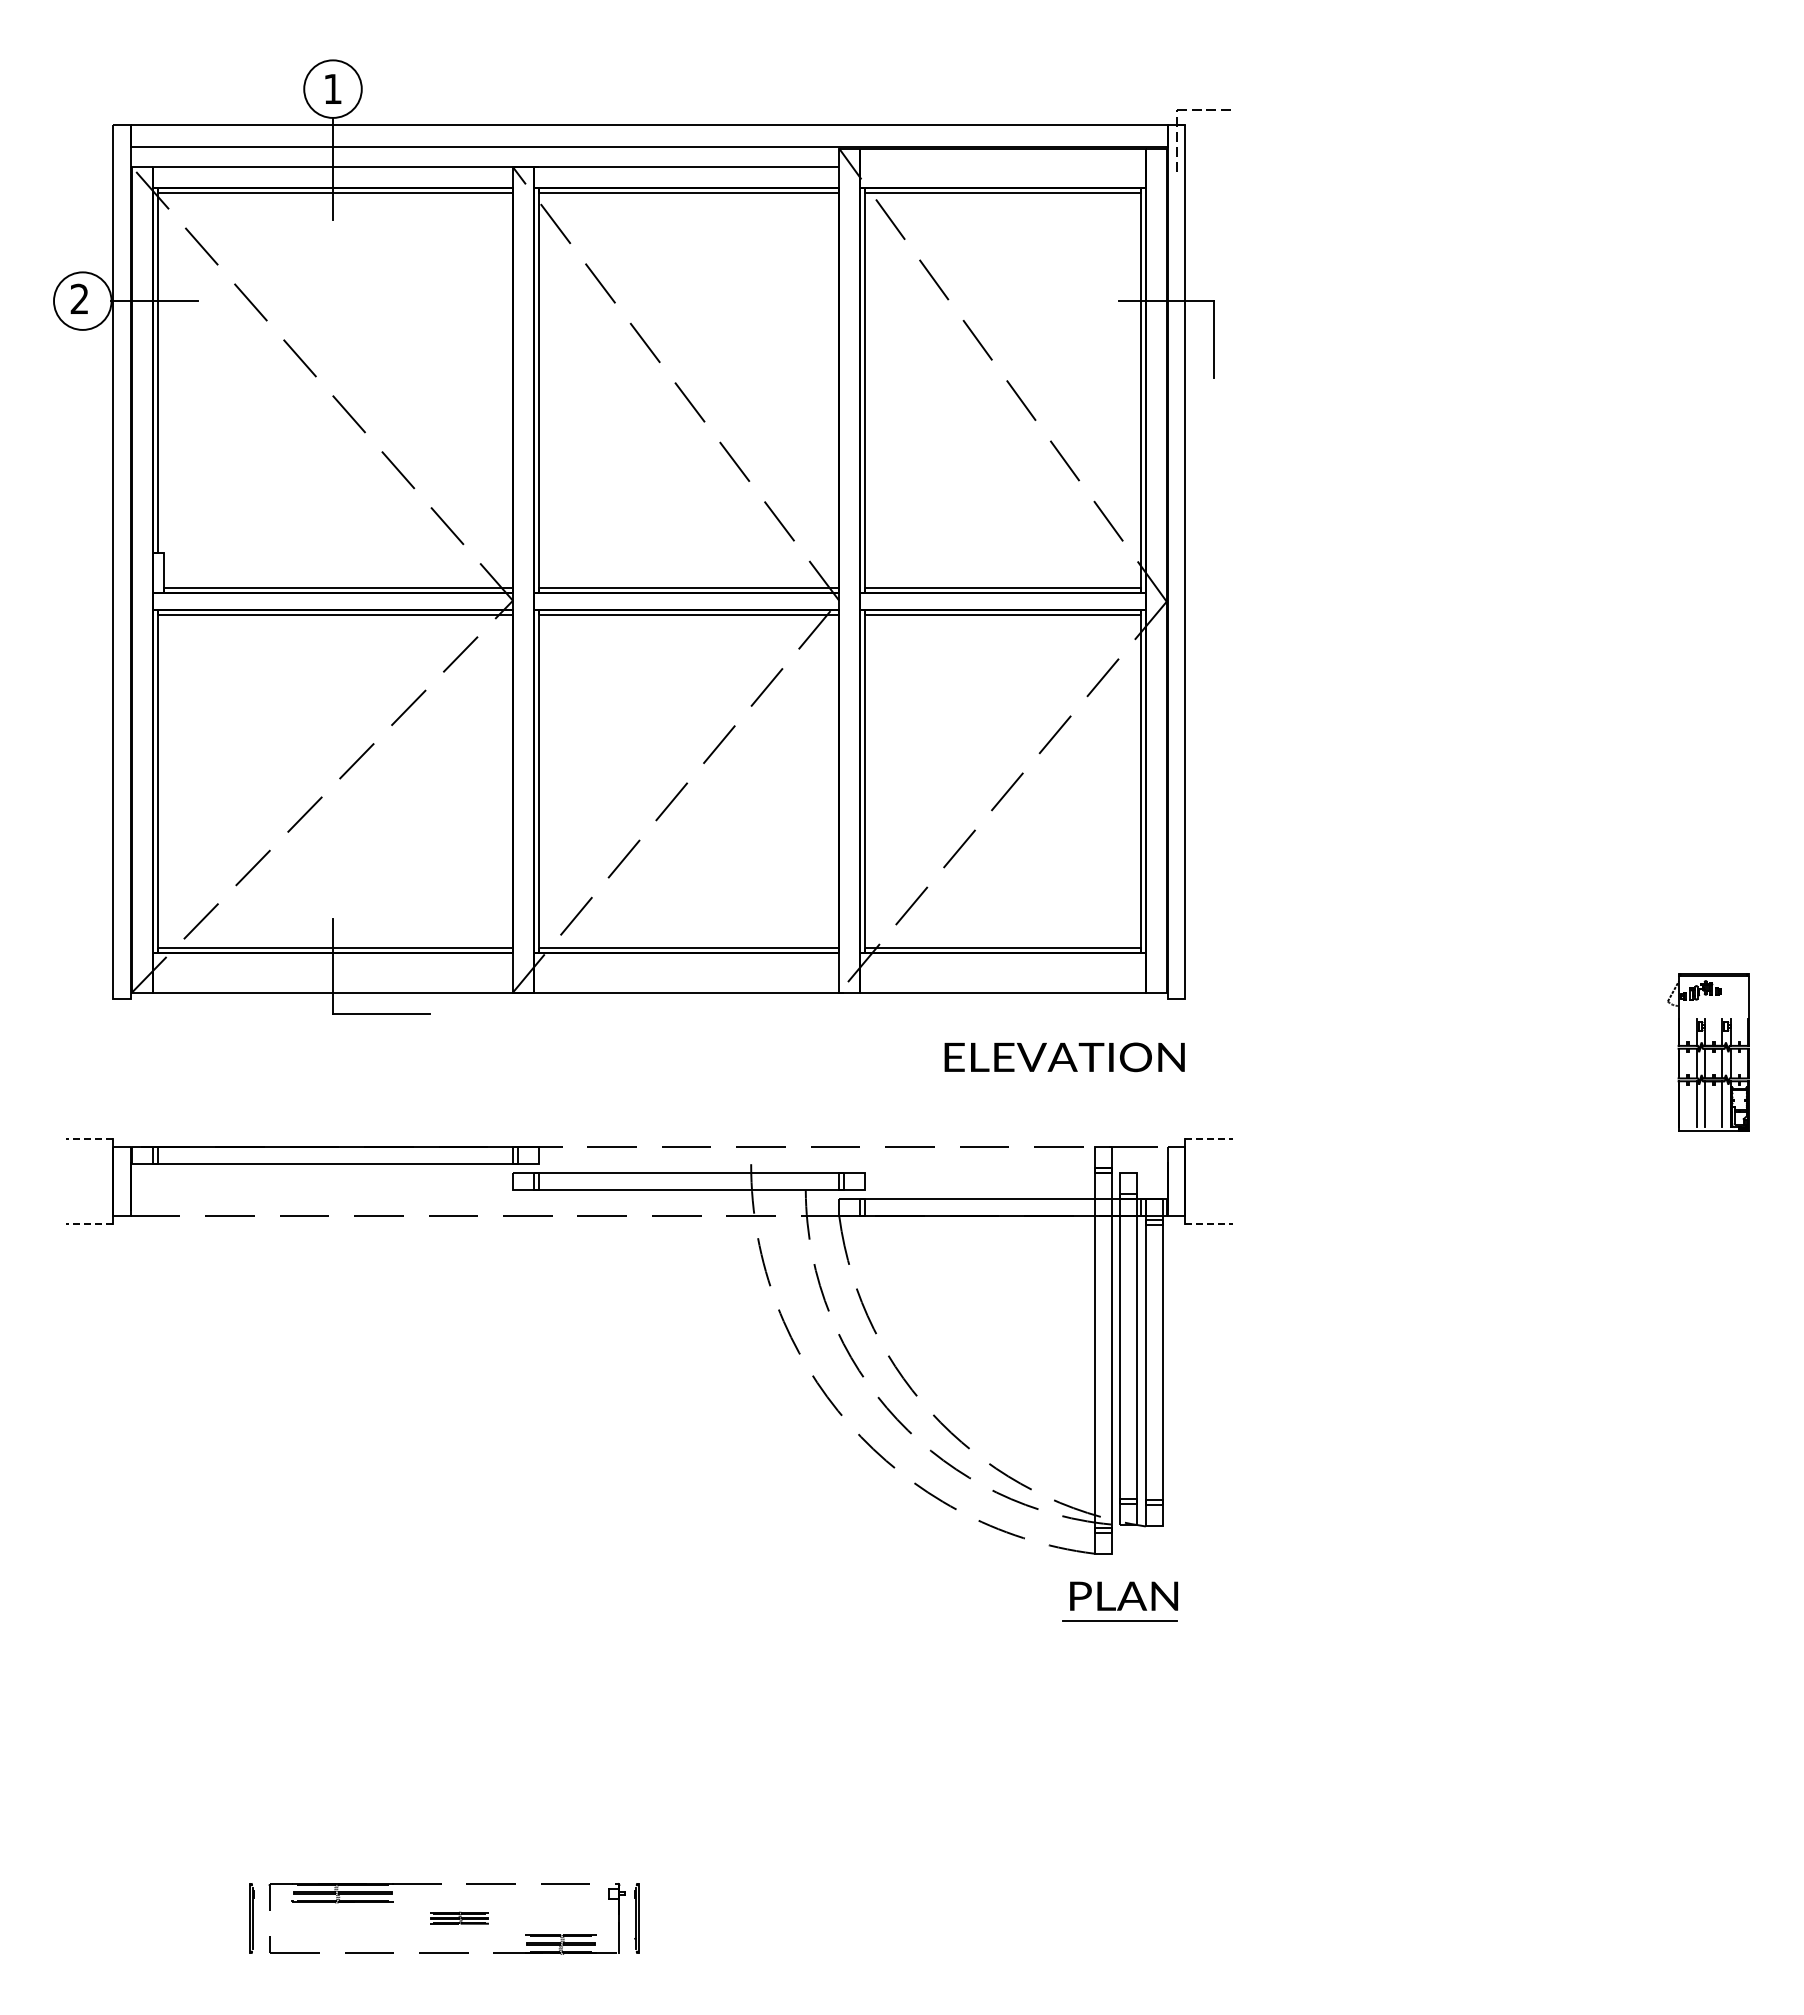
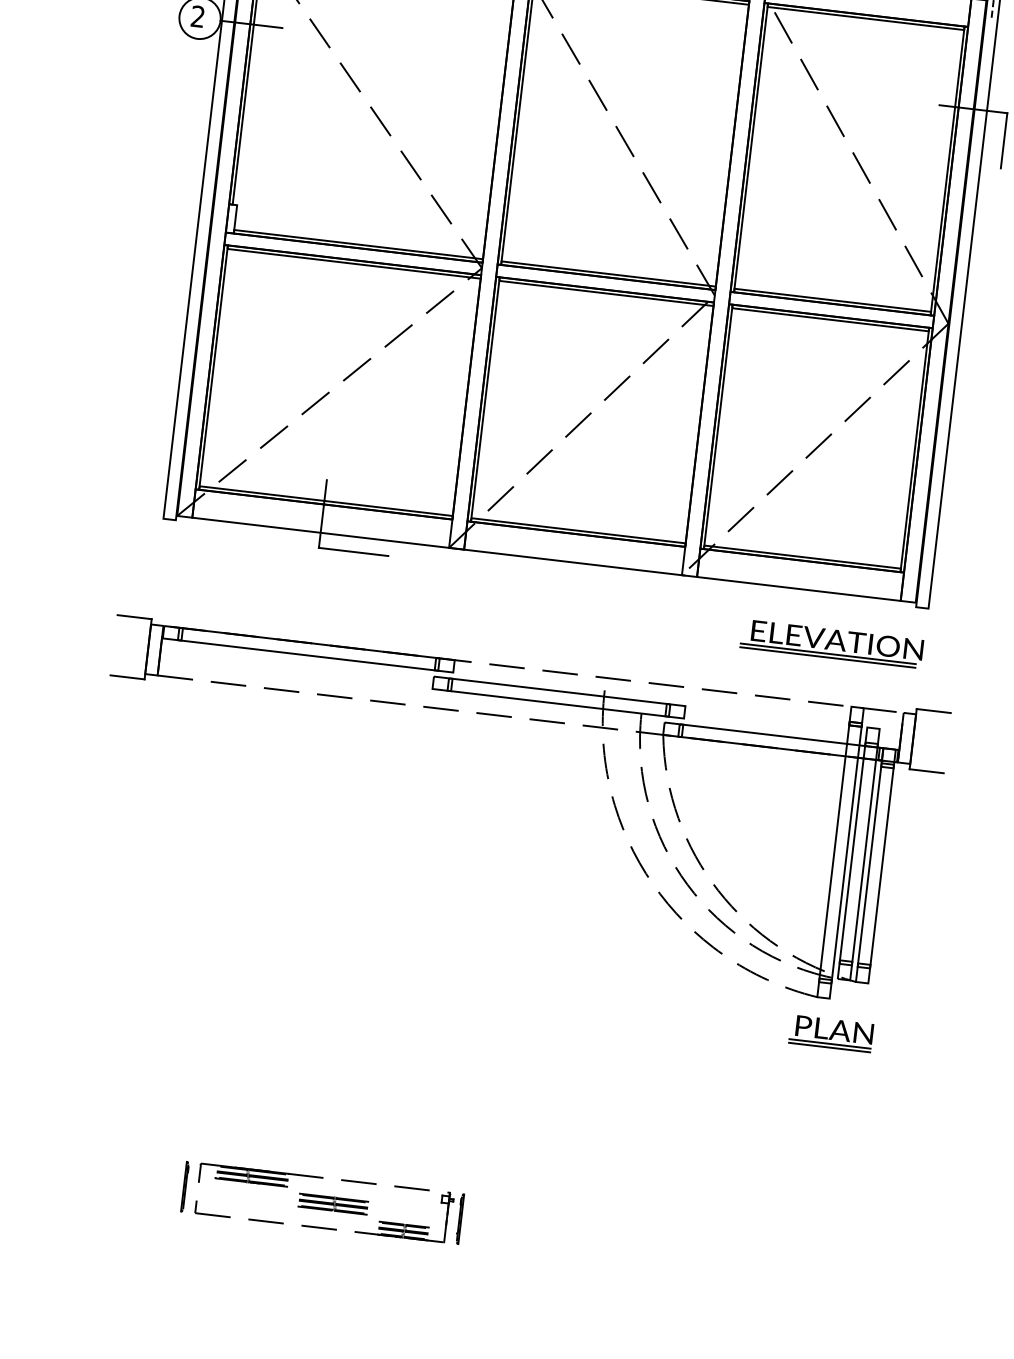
line: (1053, 1077) -> (827, 653), added
line: (1053, 1082) -> (827, 657), added
line: (89, 1139) -> (134, 617), dashed -> solid
line: (1209, 1139) -> (933, 711), dashed -> solid
line: (89, 1223) -> (127, 677), dashed -> solid
line: (1209, 1223) -> (926, 771), dashed -> solid
line: (1119, 1616) -> (829, 1044), added
part: (459, 1917) -> (333, 1203), size x1.67

